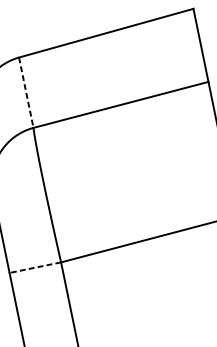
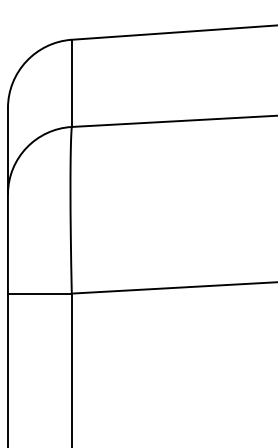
line: (26, 92) -> (71, 83), dashed -> solid
line: (35, 267) -> (39, 293), dashed -> solid

